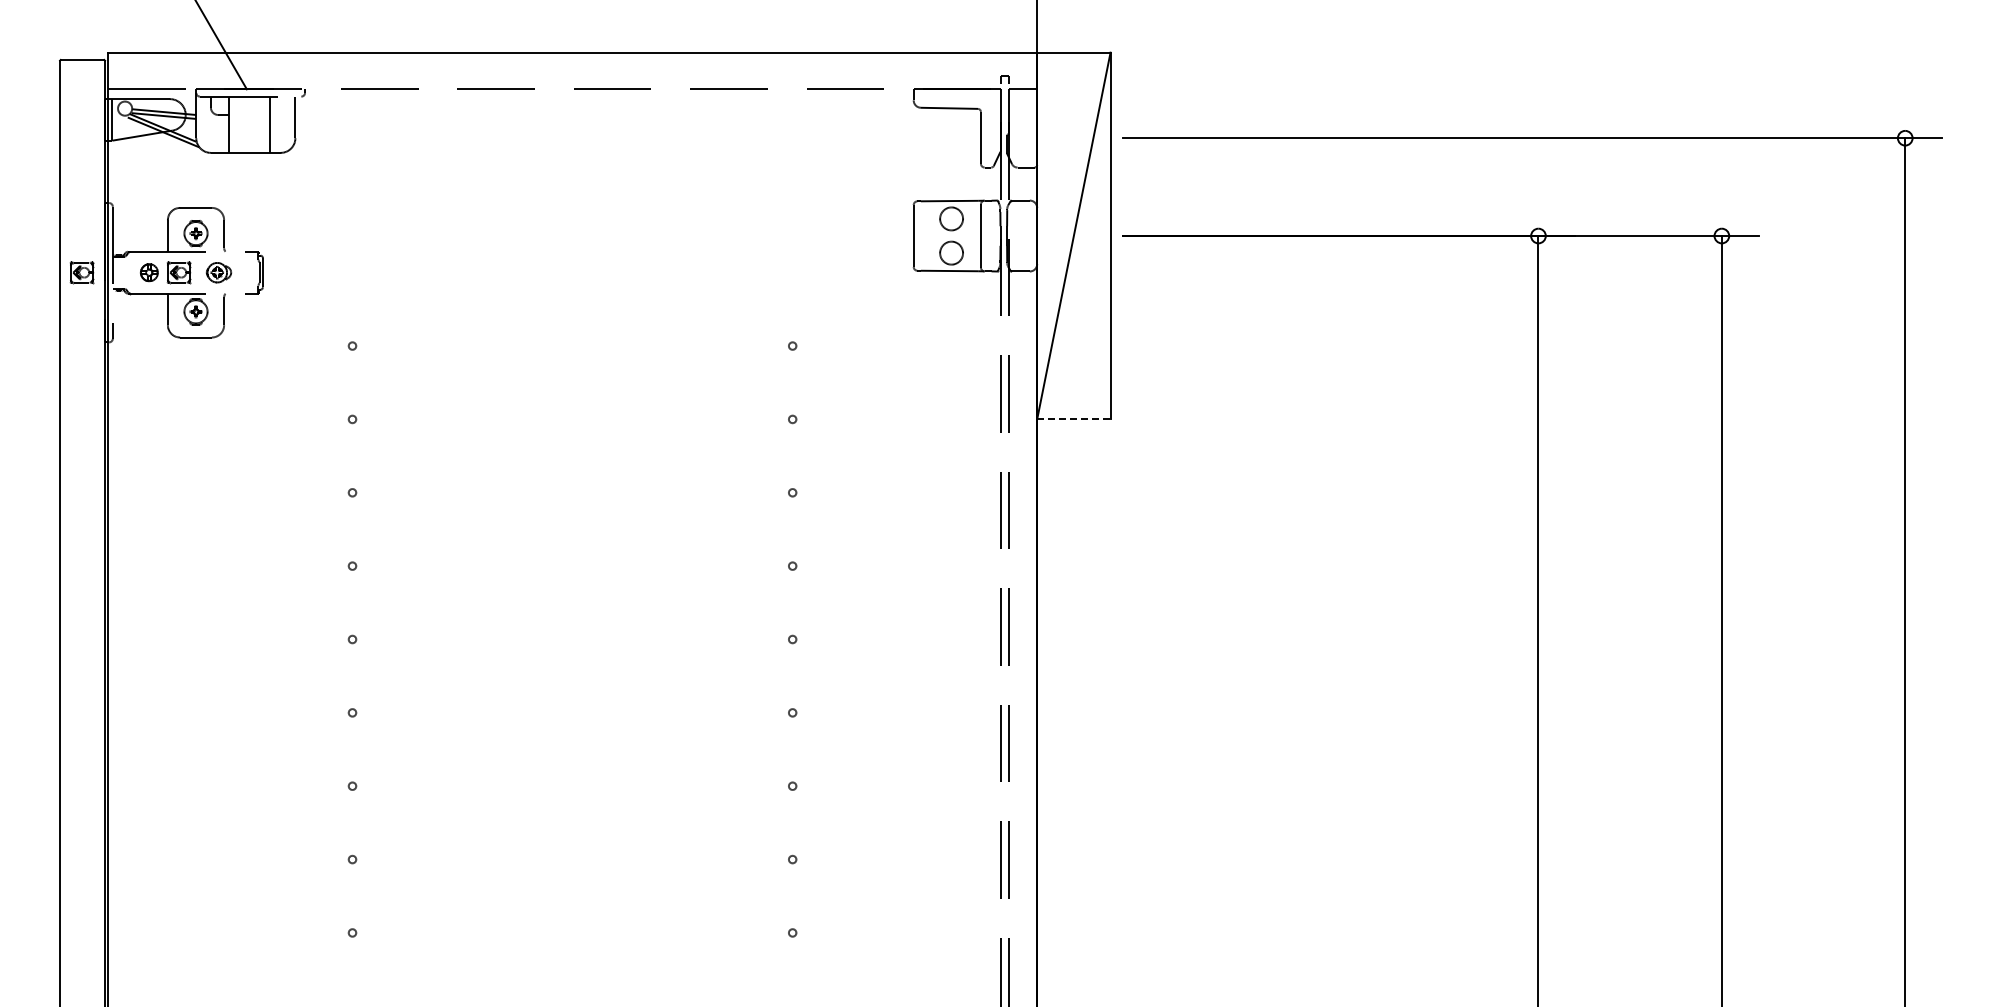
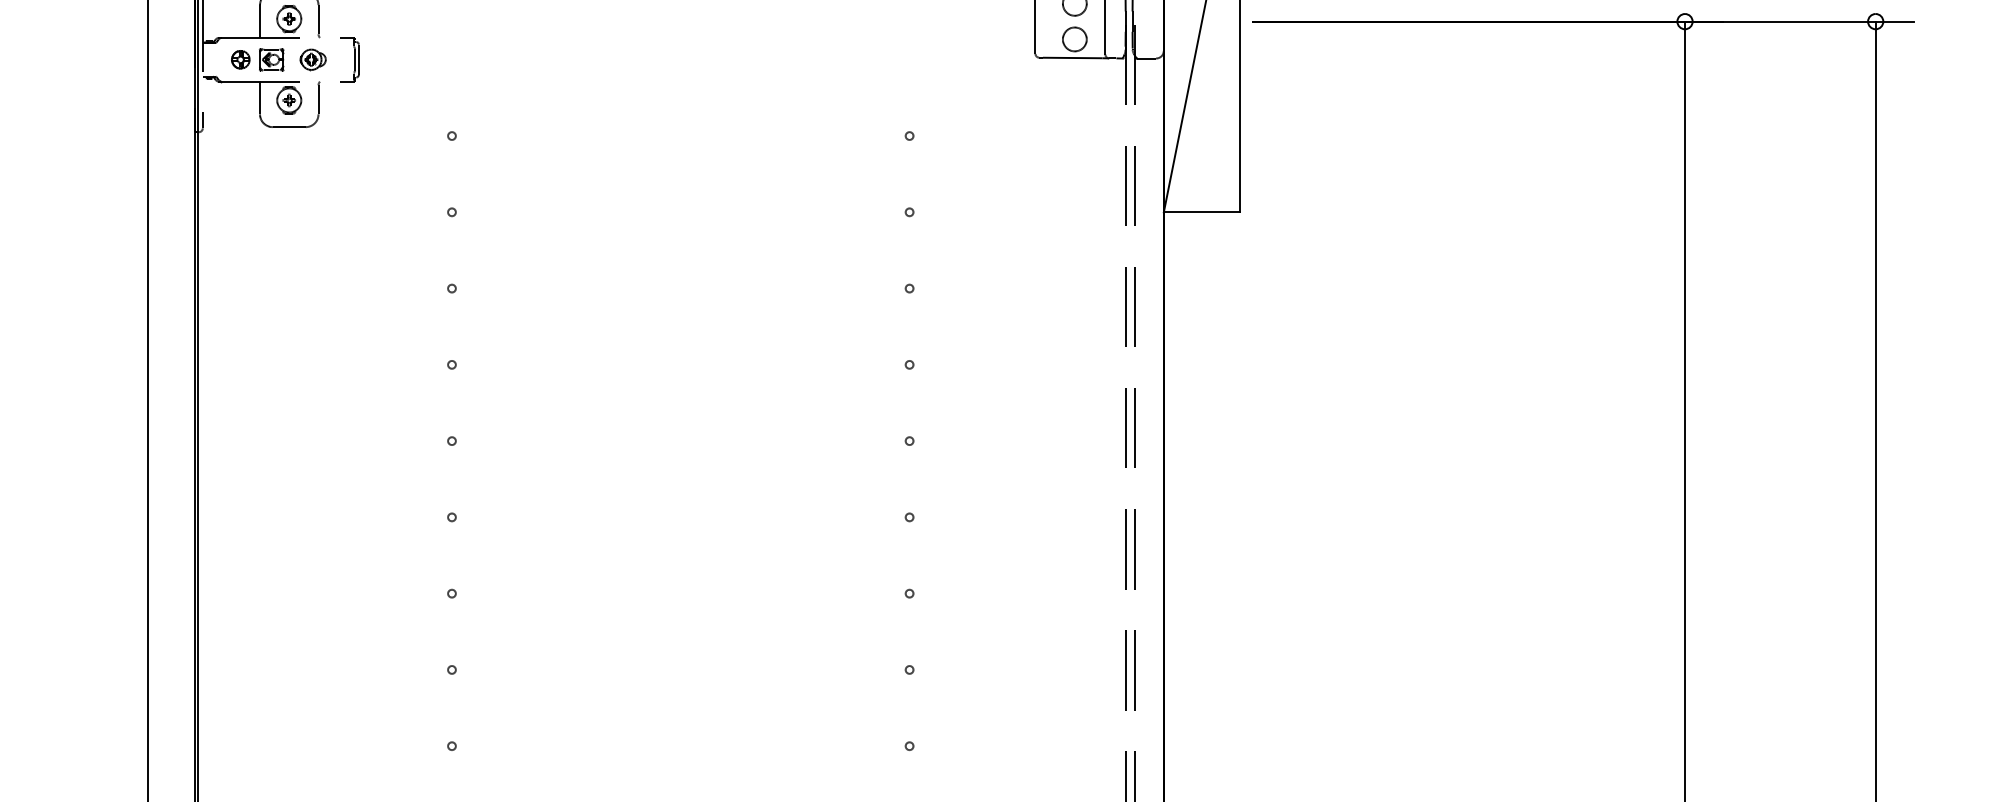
part: (81, 272) -> (170, 59), removed
line: (1073, 419) -> (1201, 212), dashed -> solid

